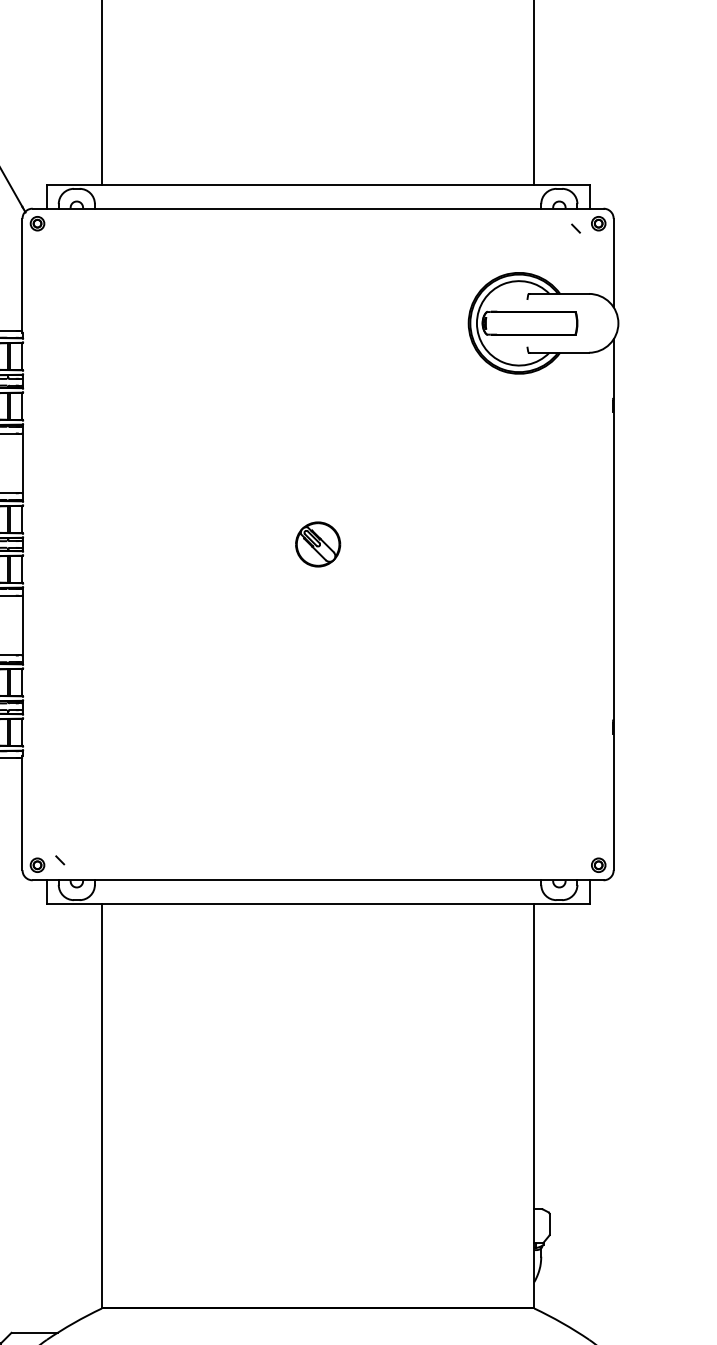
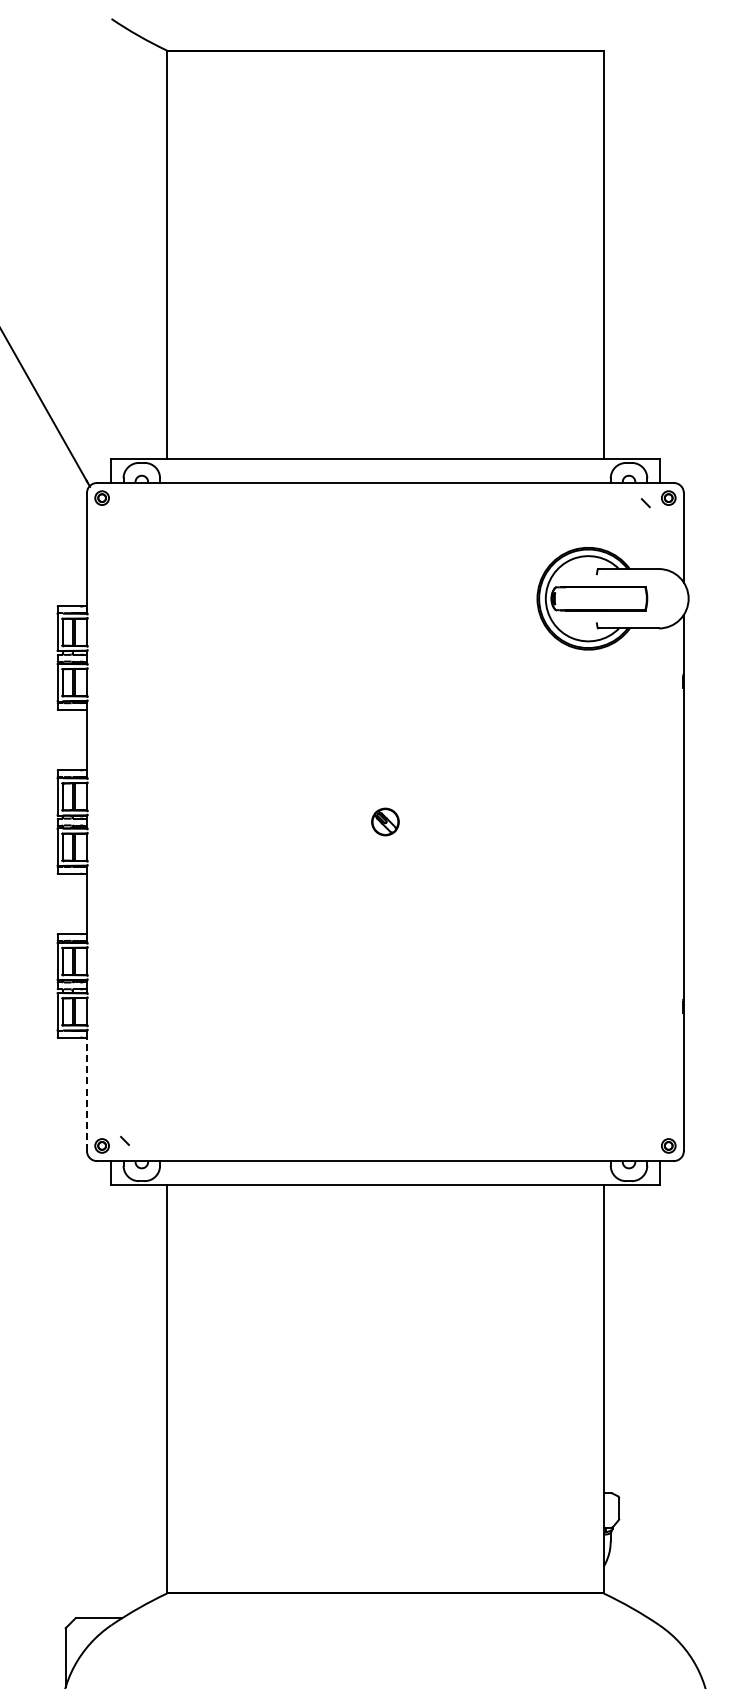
part: (318, 543) -> (385, 821), size x0.6
line: (22, 813) -> (86, 1093), solid -> dashed

